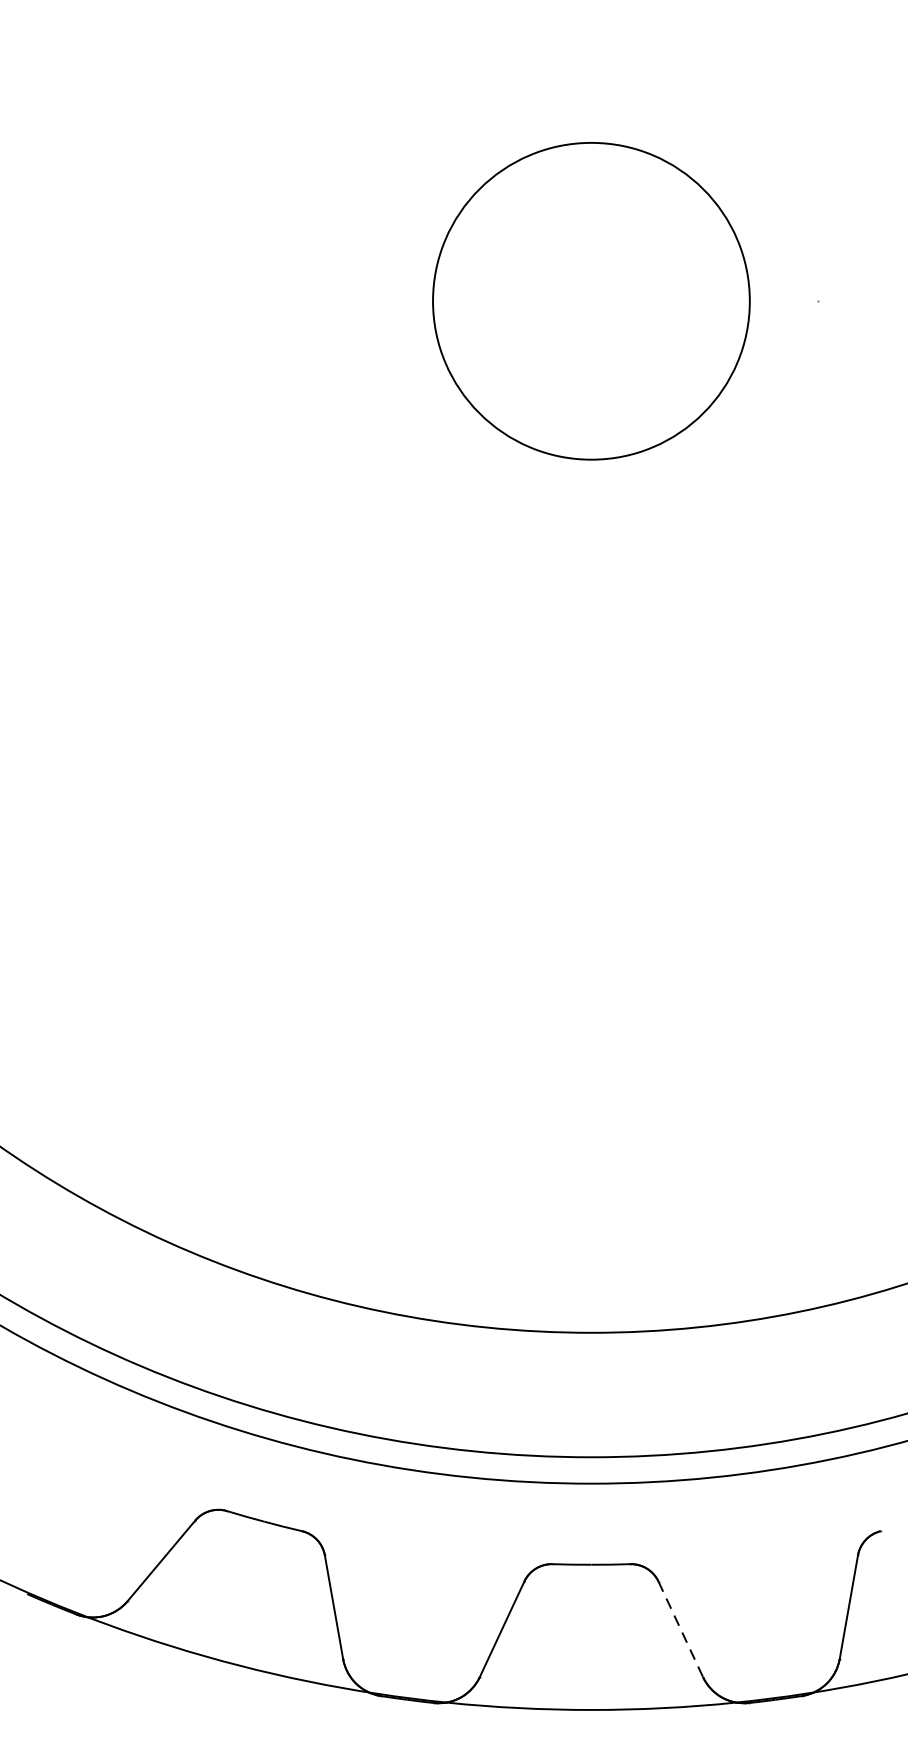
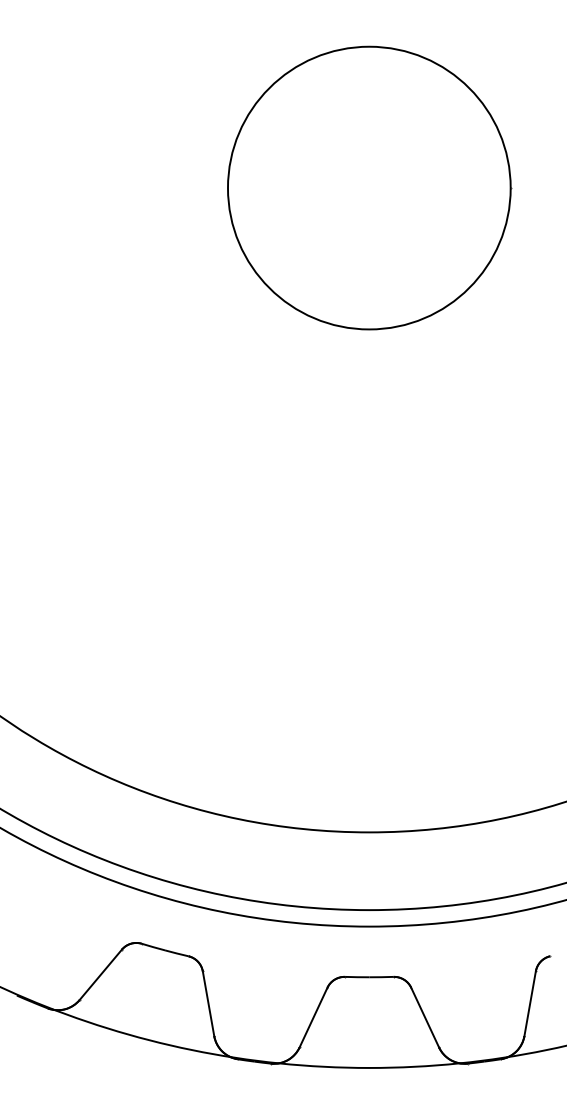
circle: (591, 300) -> (369, 187), size x1.43
line: (681, 1629) -> (425, 1017), dashed -> solid

